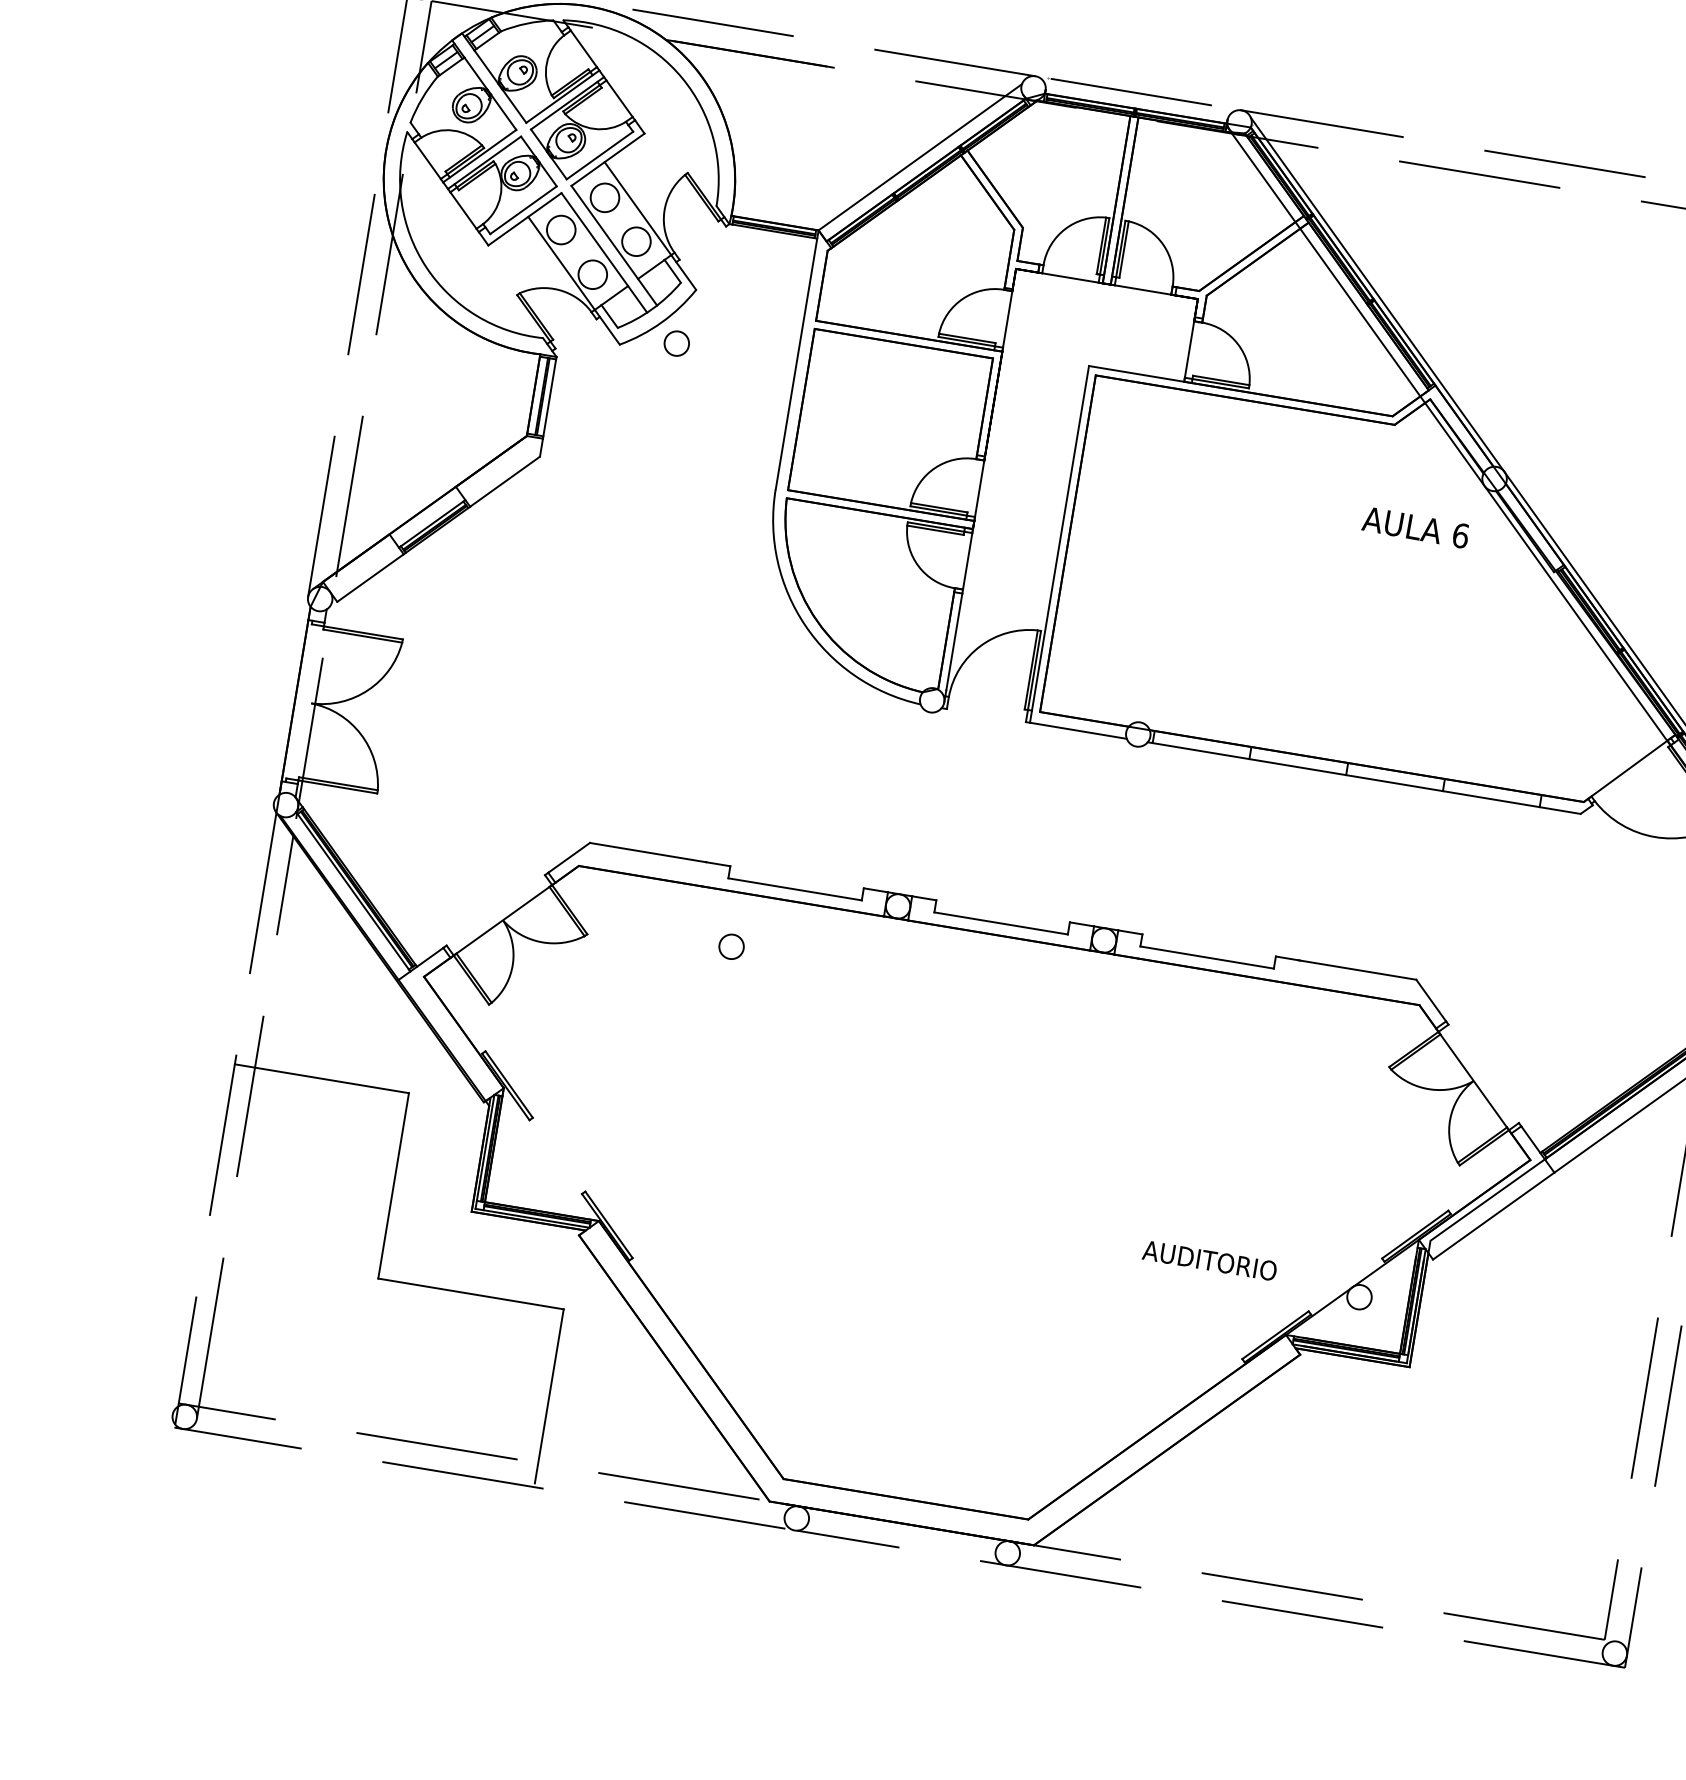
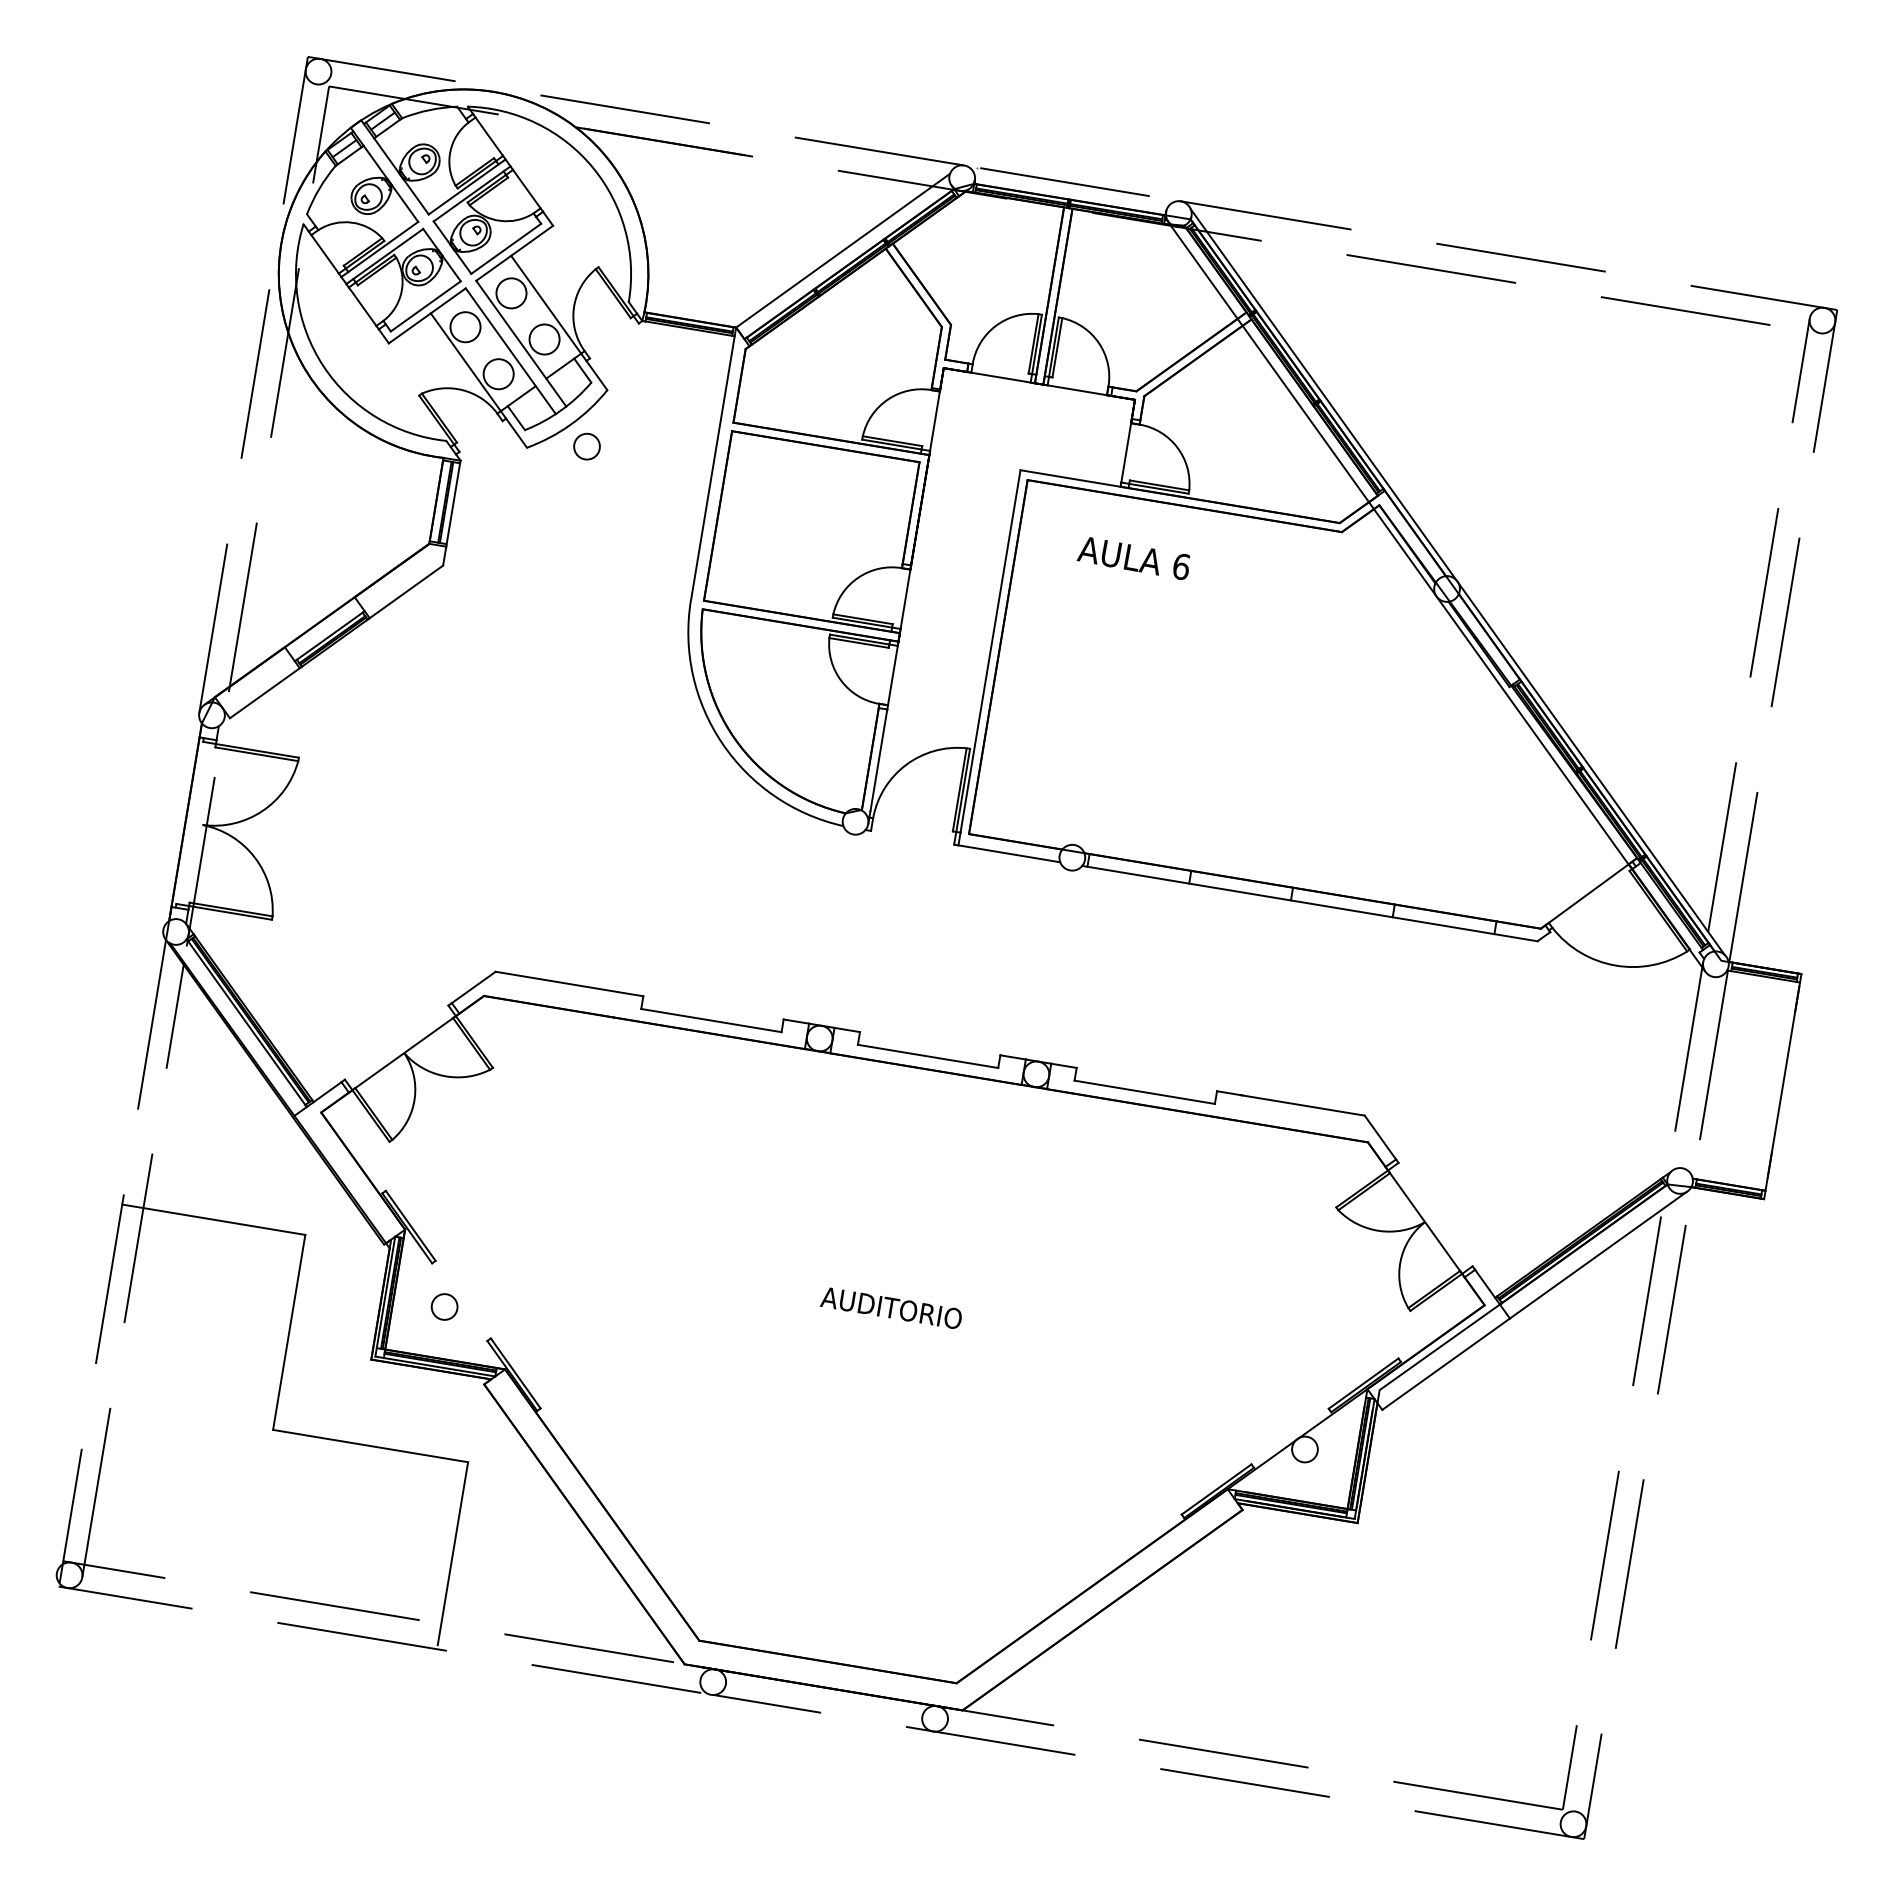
text: (1415, 527) -> (1133, 558), moved
circle: (731, 946) -> (444, 1306), moved
text: (1208, 1260) -> (890, 1307), moved

